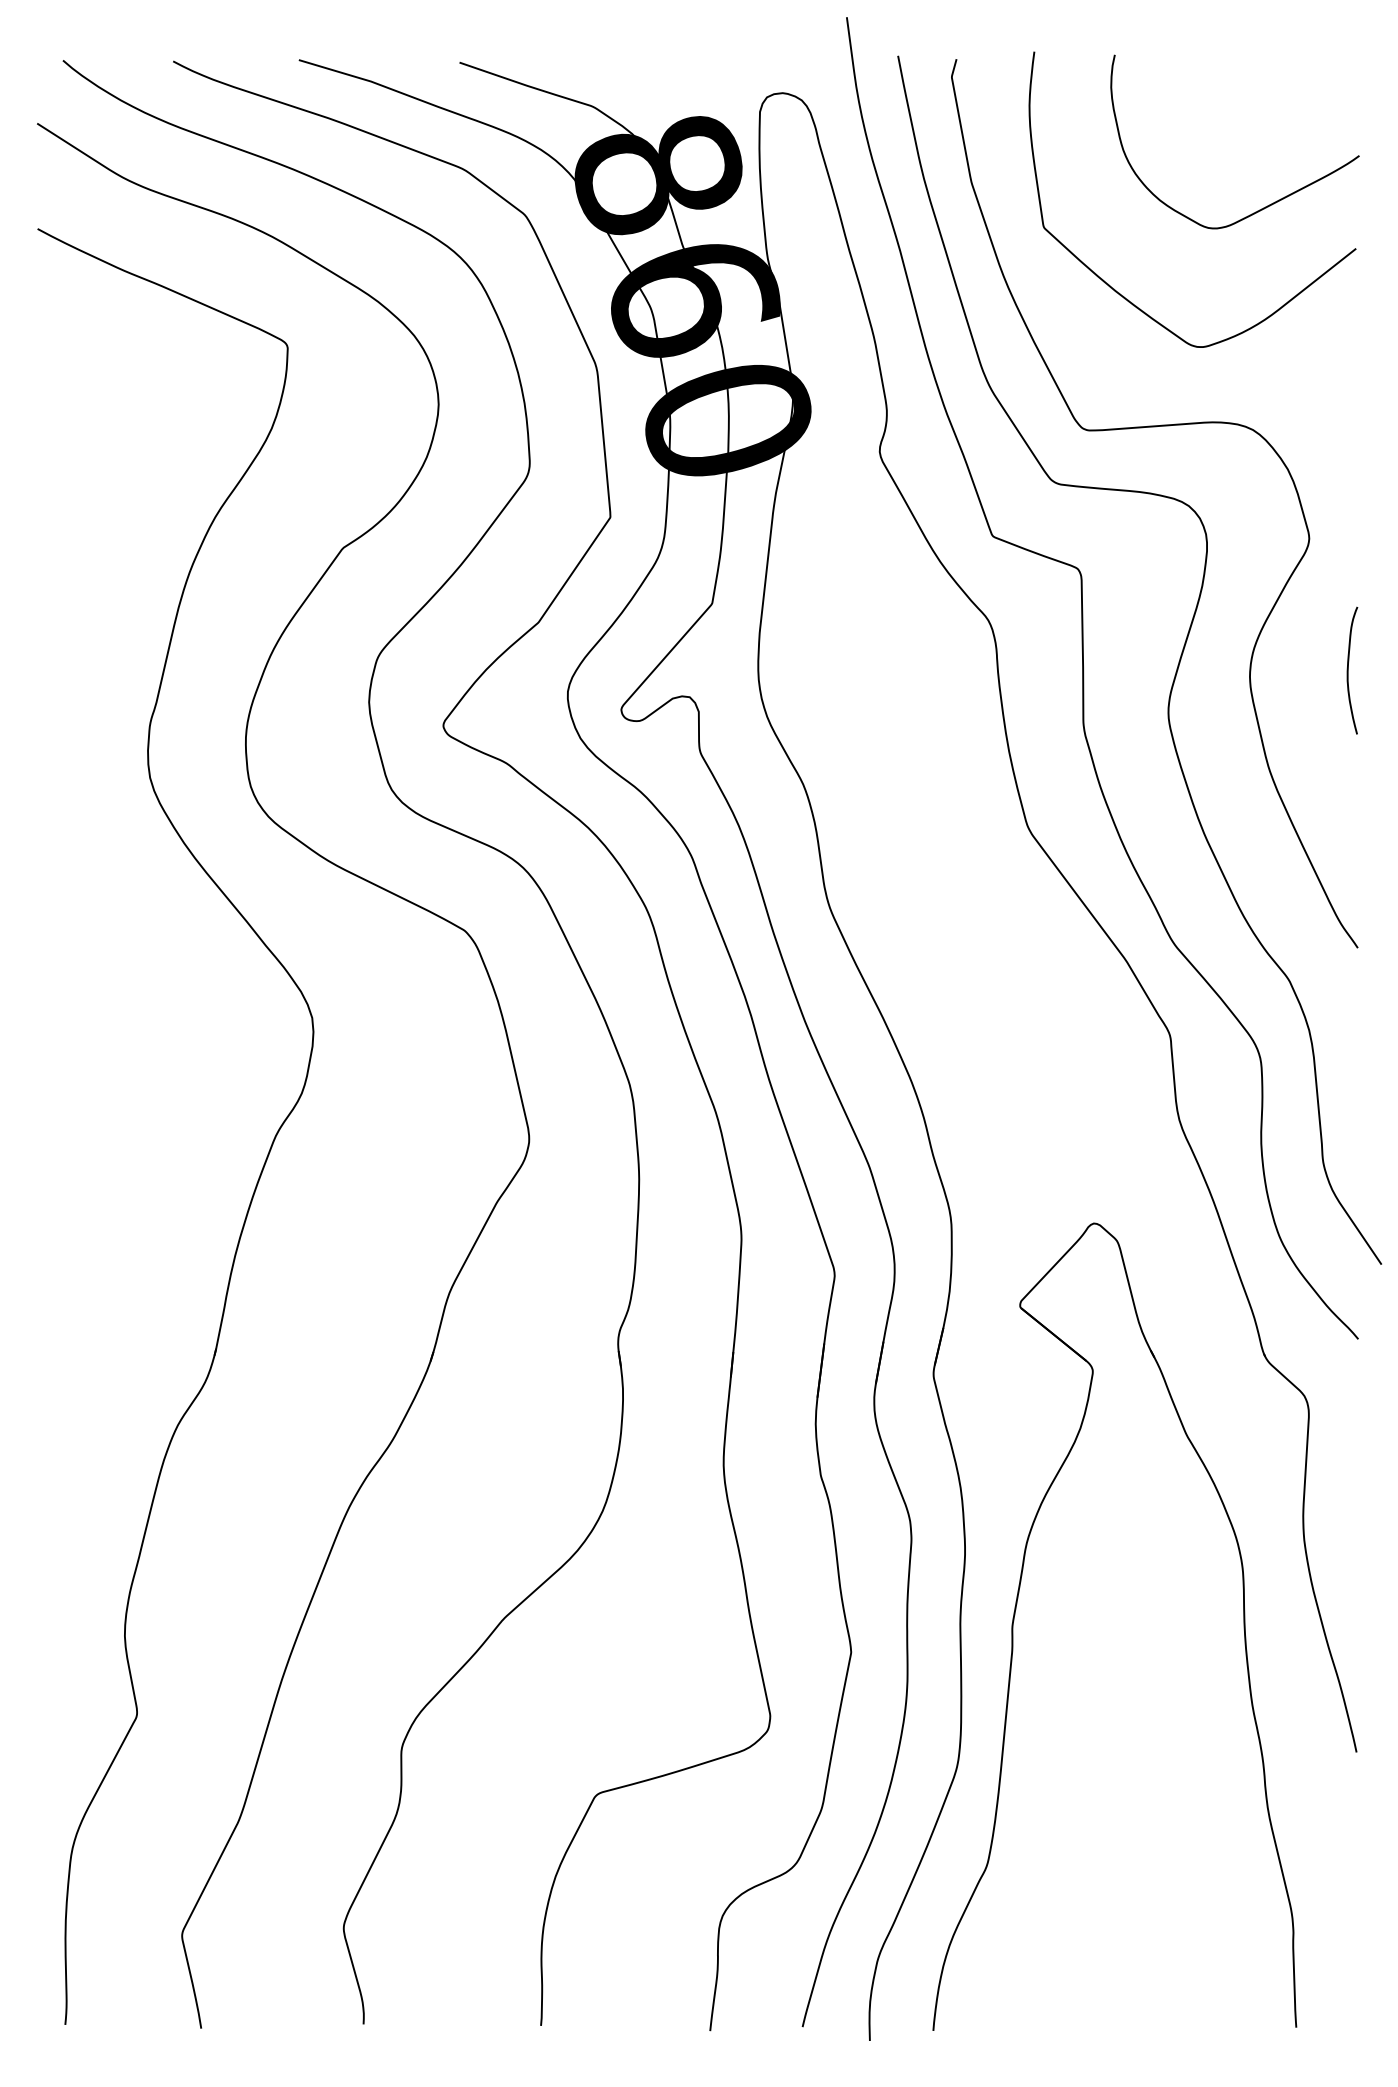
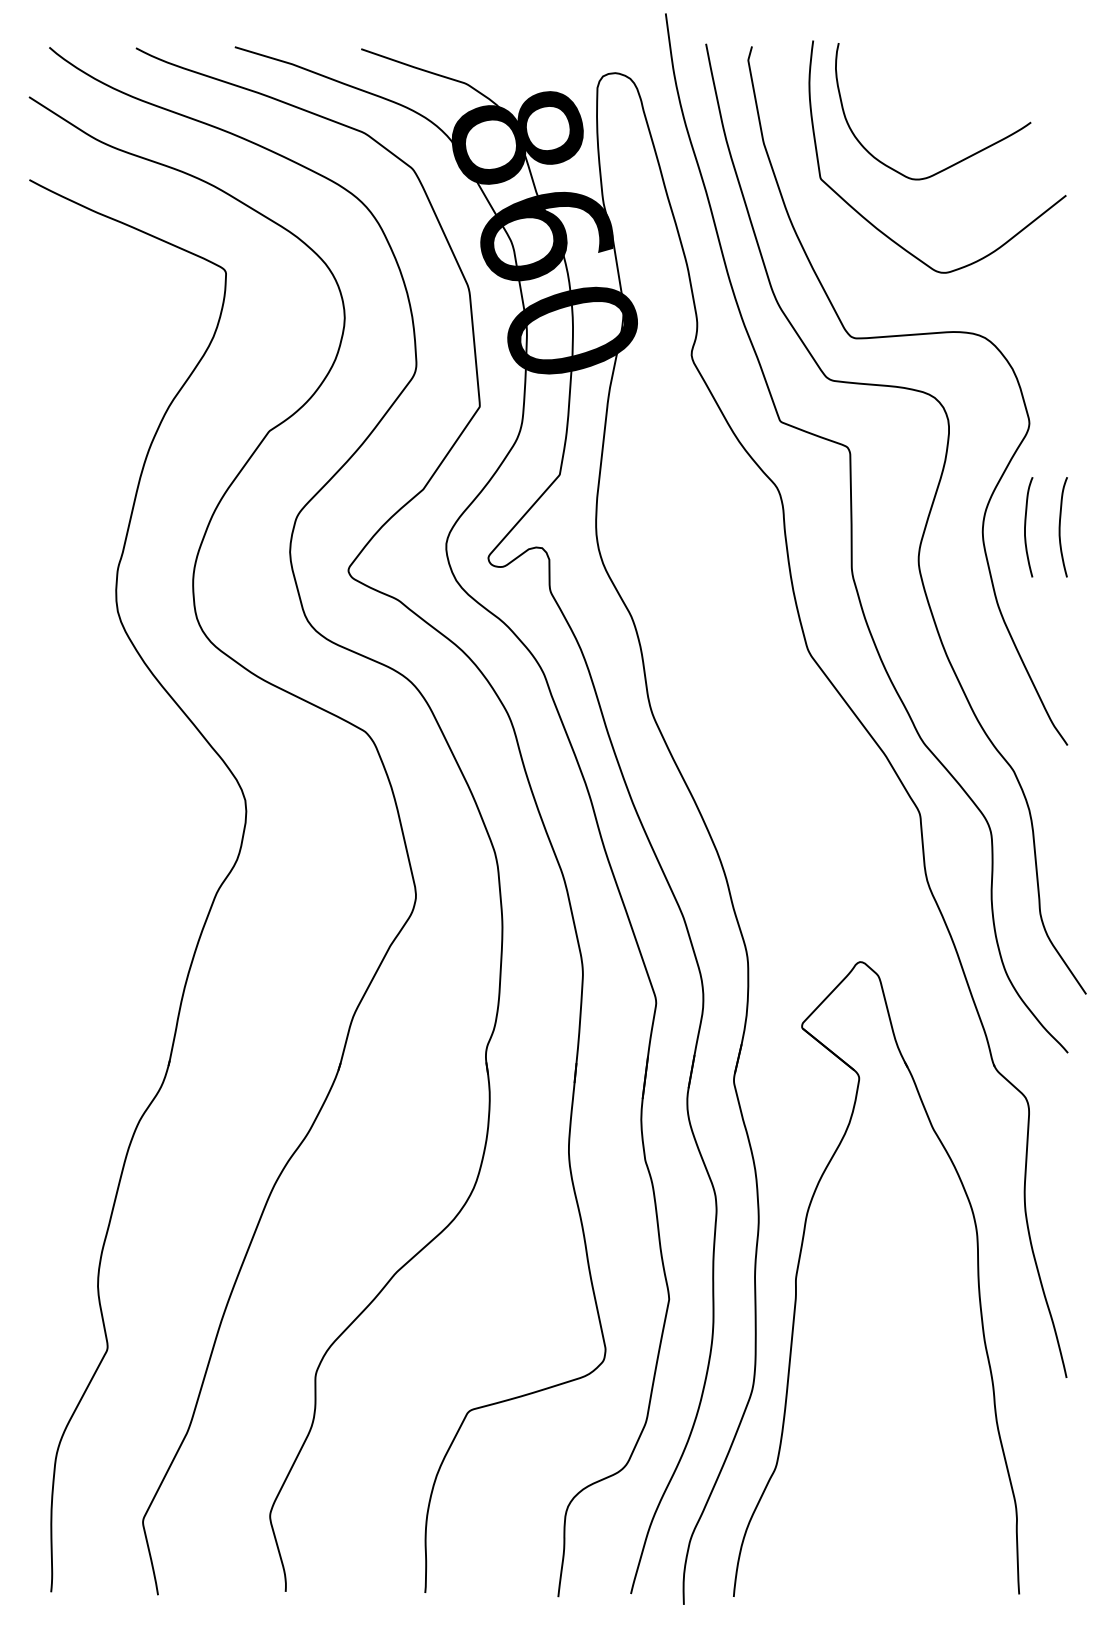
curve: (1267, 205) -> (958, 161), moved
curve: (1304, 670) -> (1025, 527), added

